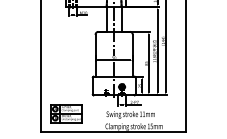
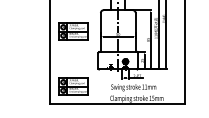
part: (66, 54) -> (73, 31), added

